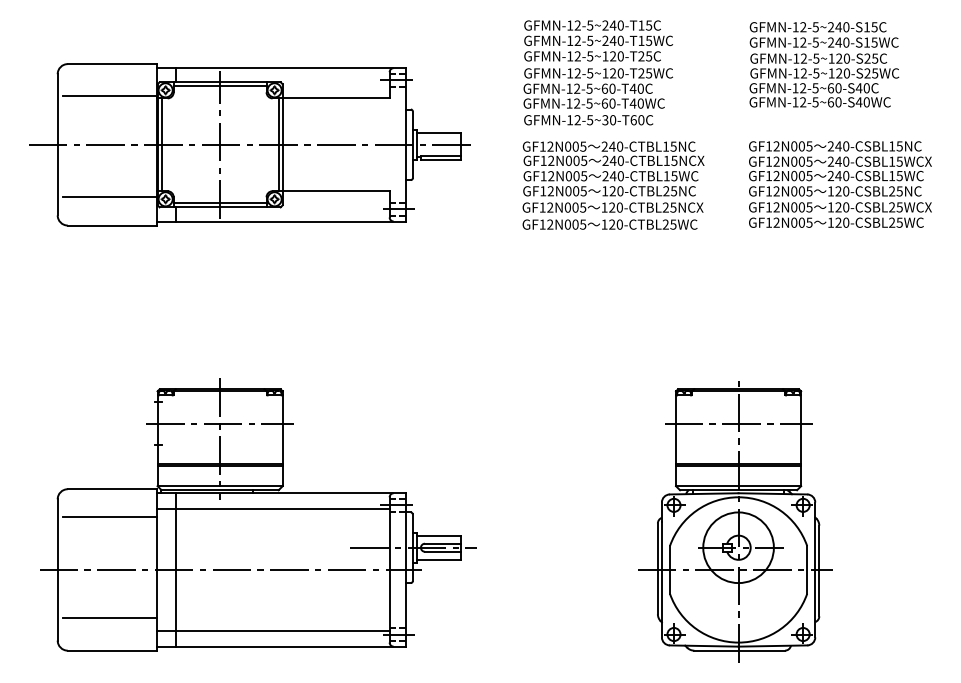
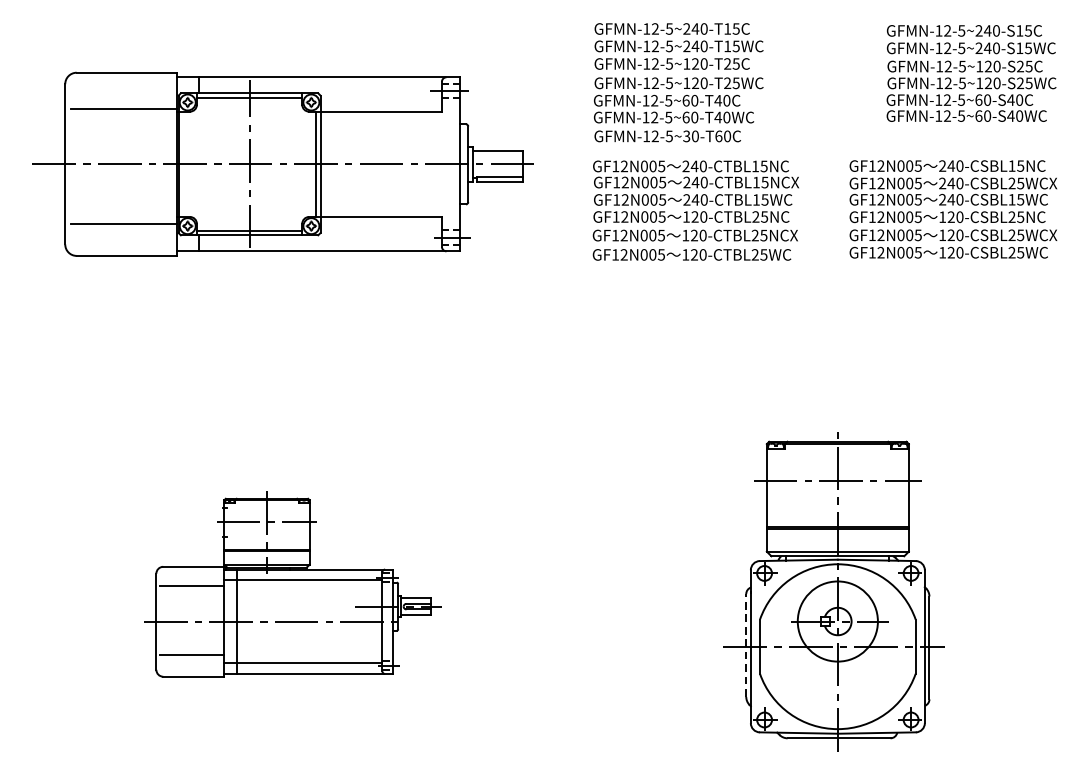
text: (824, 64) -> (971, 73), moved
line: (161, 144) -> (183, 163), removed
text: (892, 161) -> (1012, 183), 240-CSBL15WCX -> 240-CSBL25WCX
part: (258, 514) -> (293, 583), size x0.6
line: (657, 568) -> (745, 645), solid -> dashed

